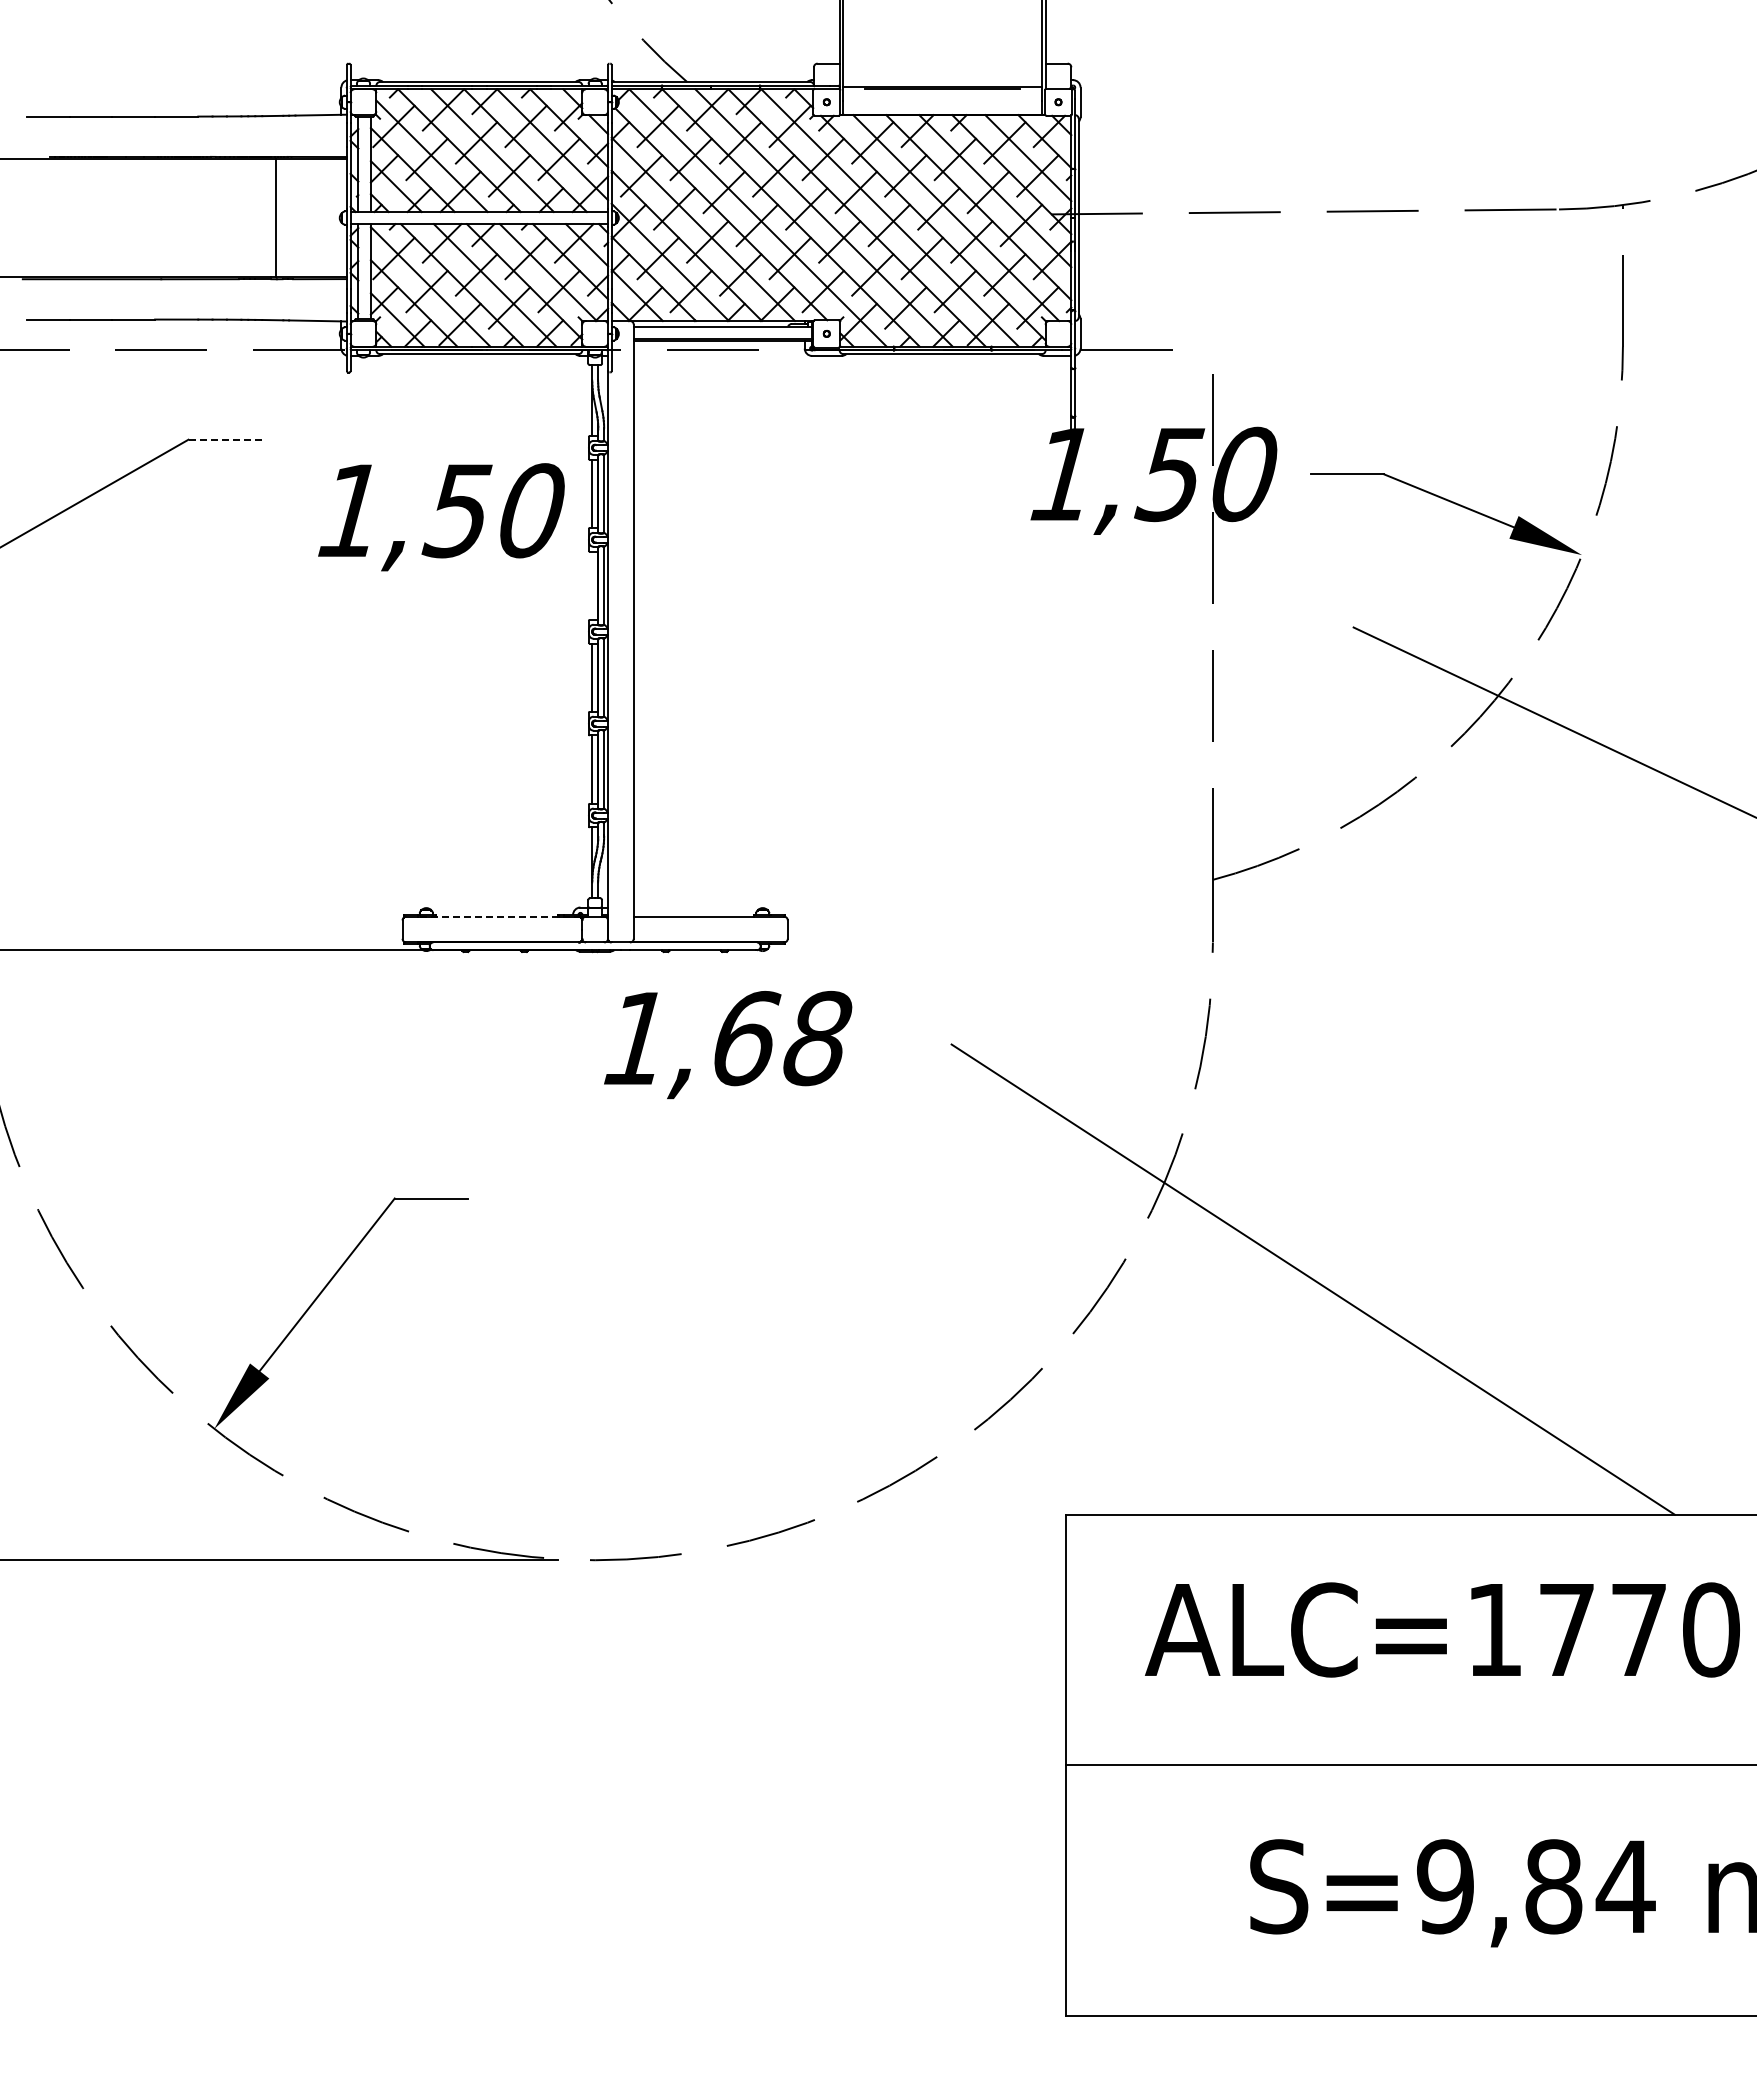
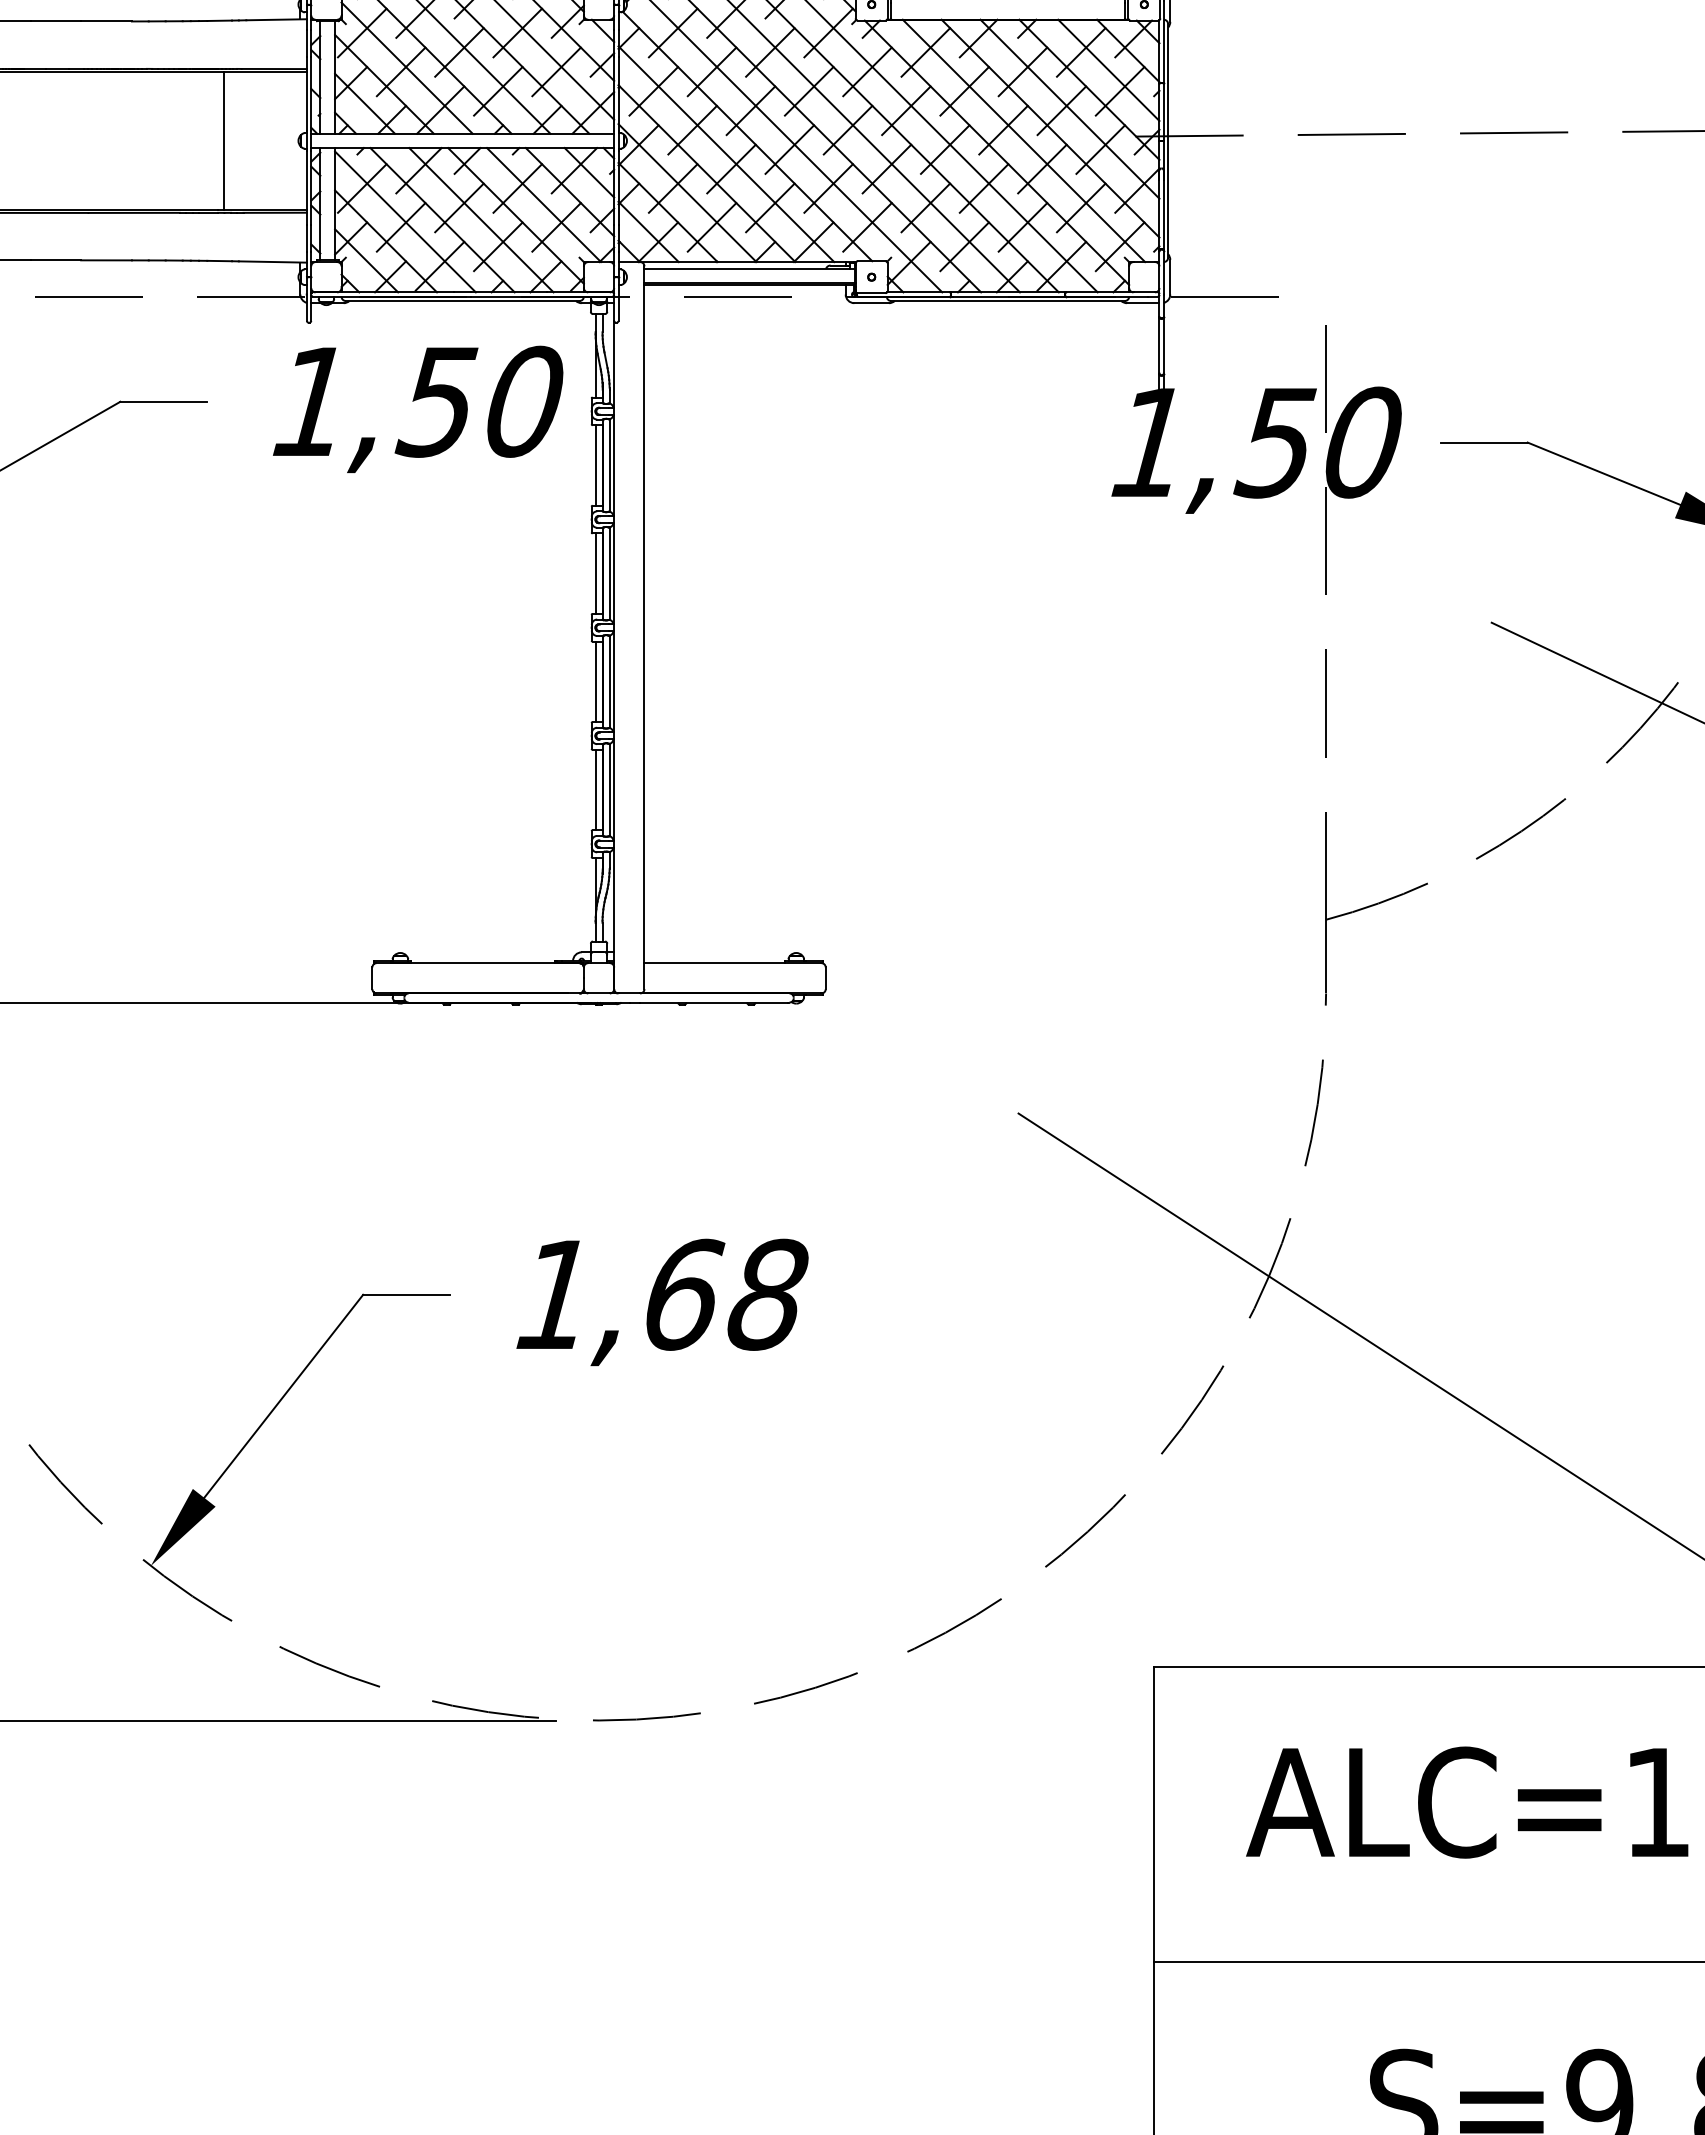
line: (225, 439) -> (163, 401), dashed -> solid
text: (441, 517) -> (418, 409), moved
line: (592, 585) -> (595, 573), added
line: (499, 916) -> (486, 962), dashed -> solid
text: (728, 1045) -> (662, 1303), moved

